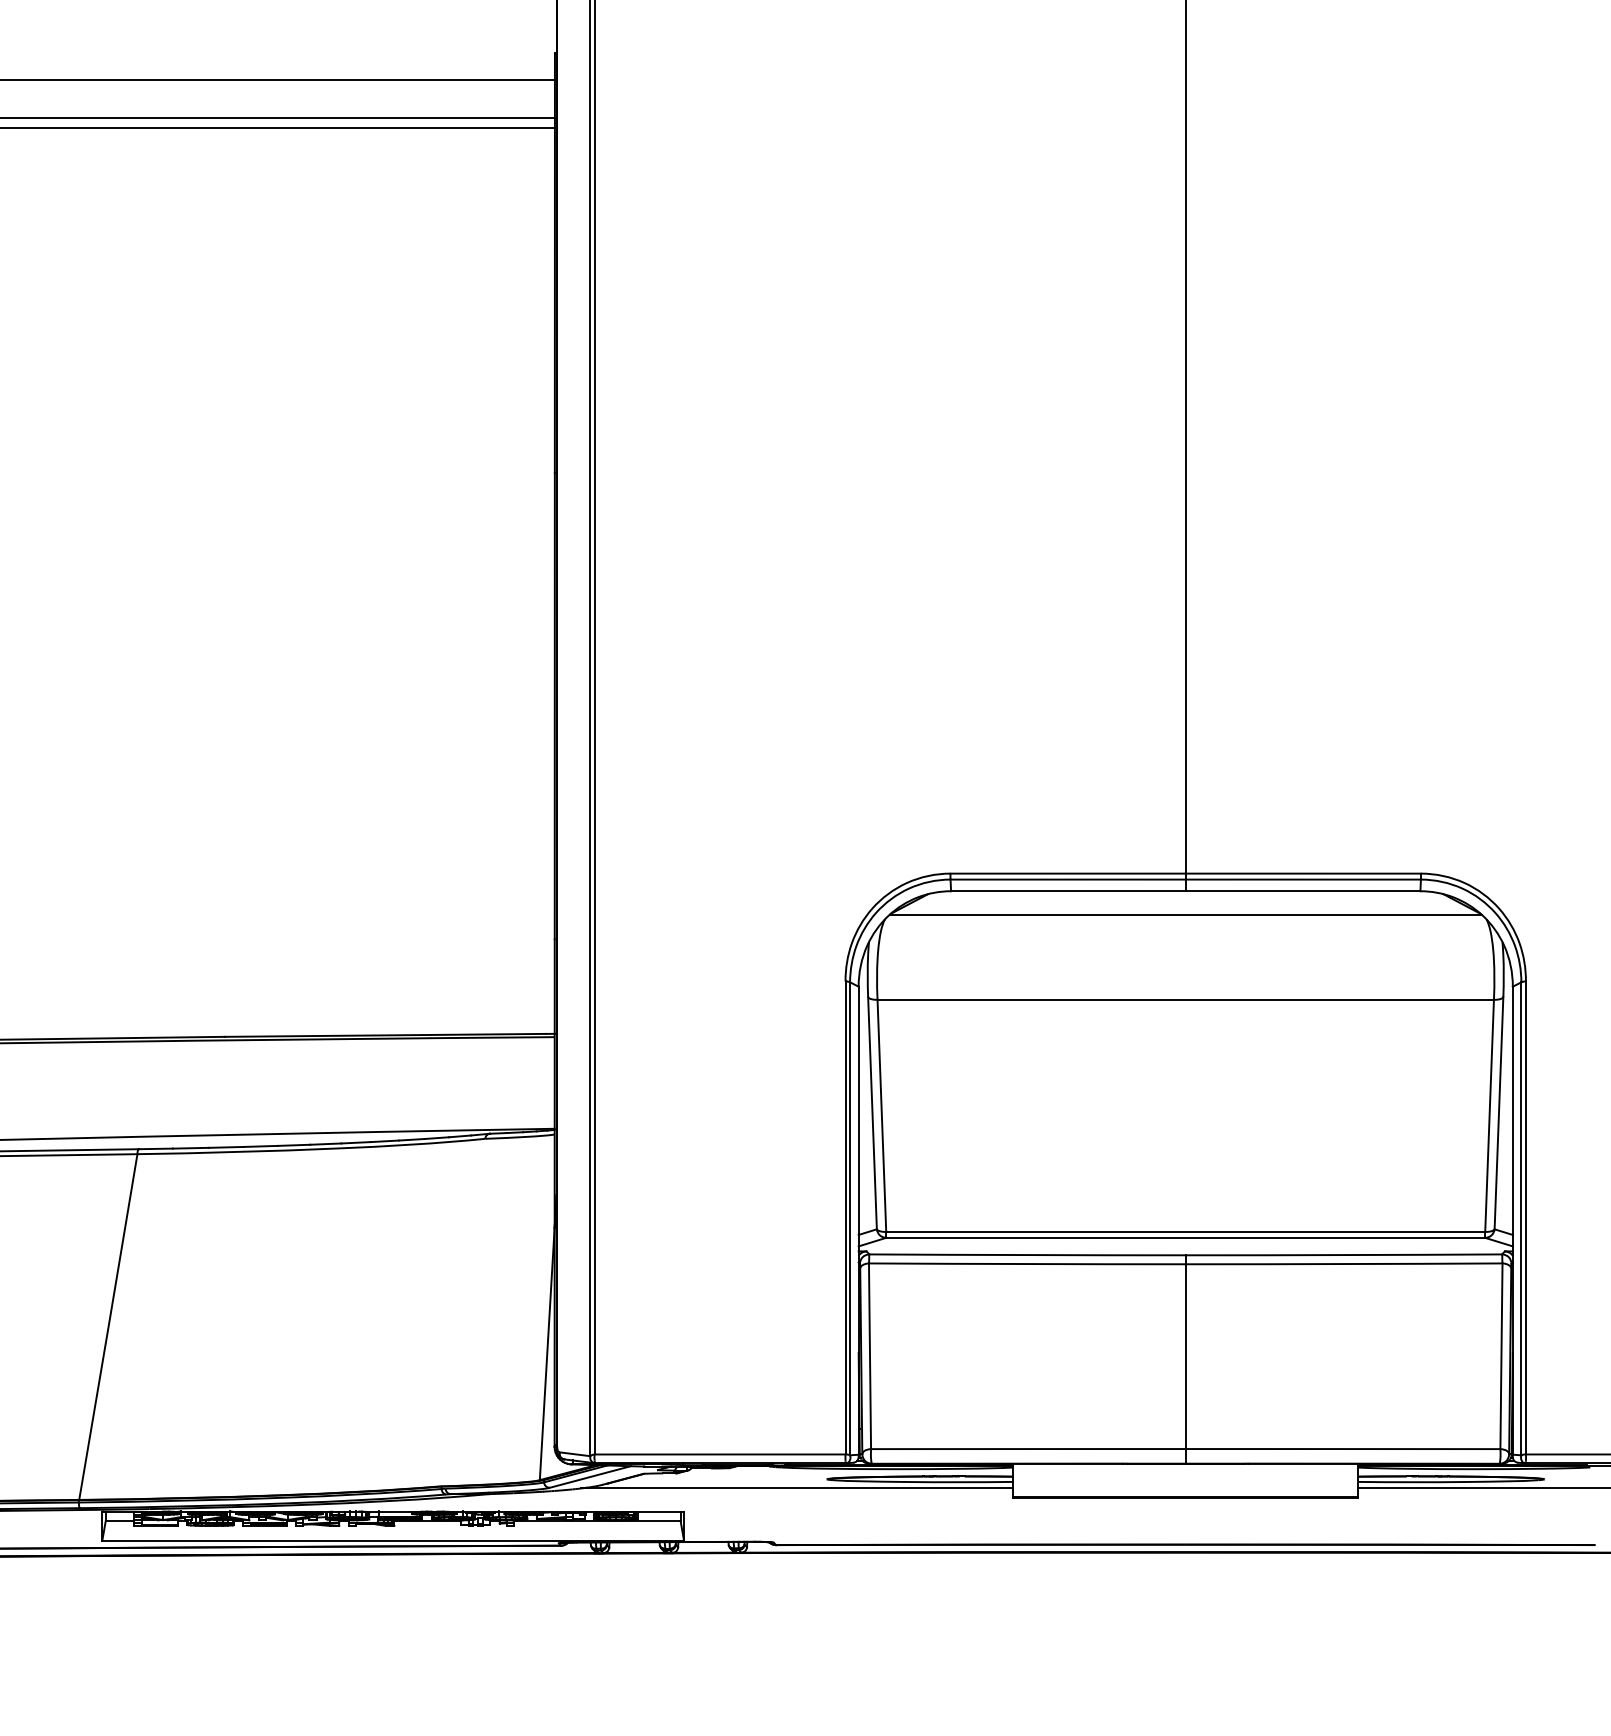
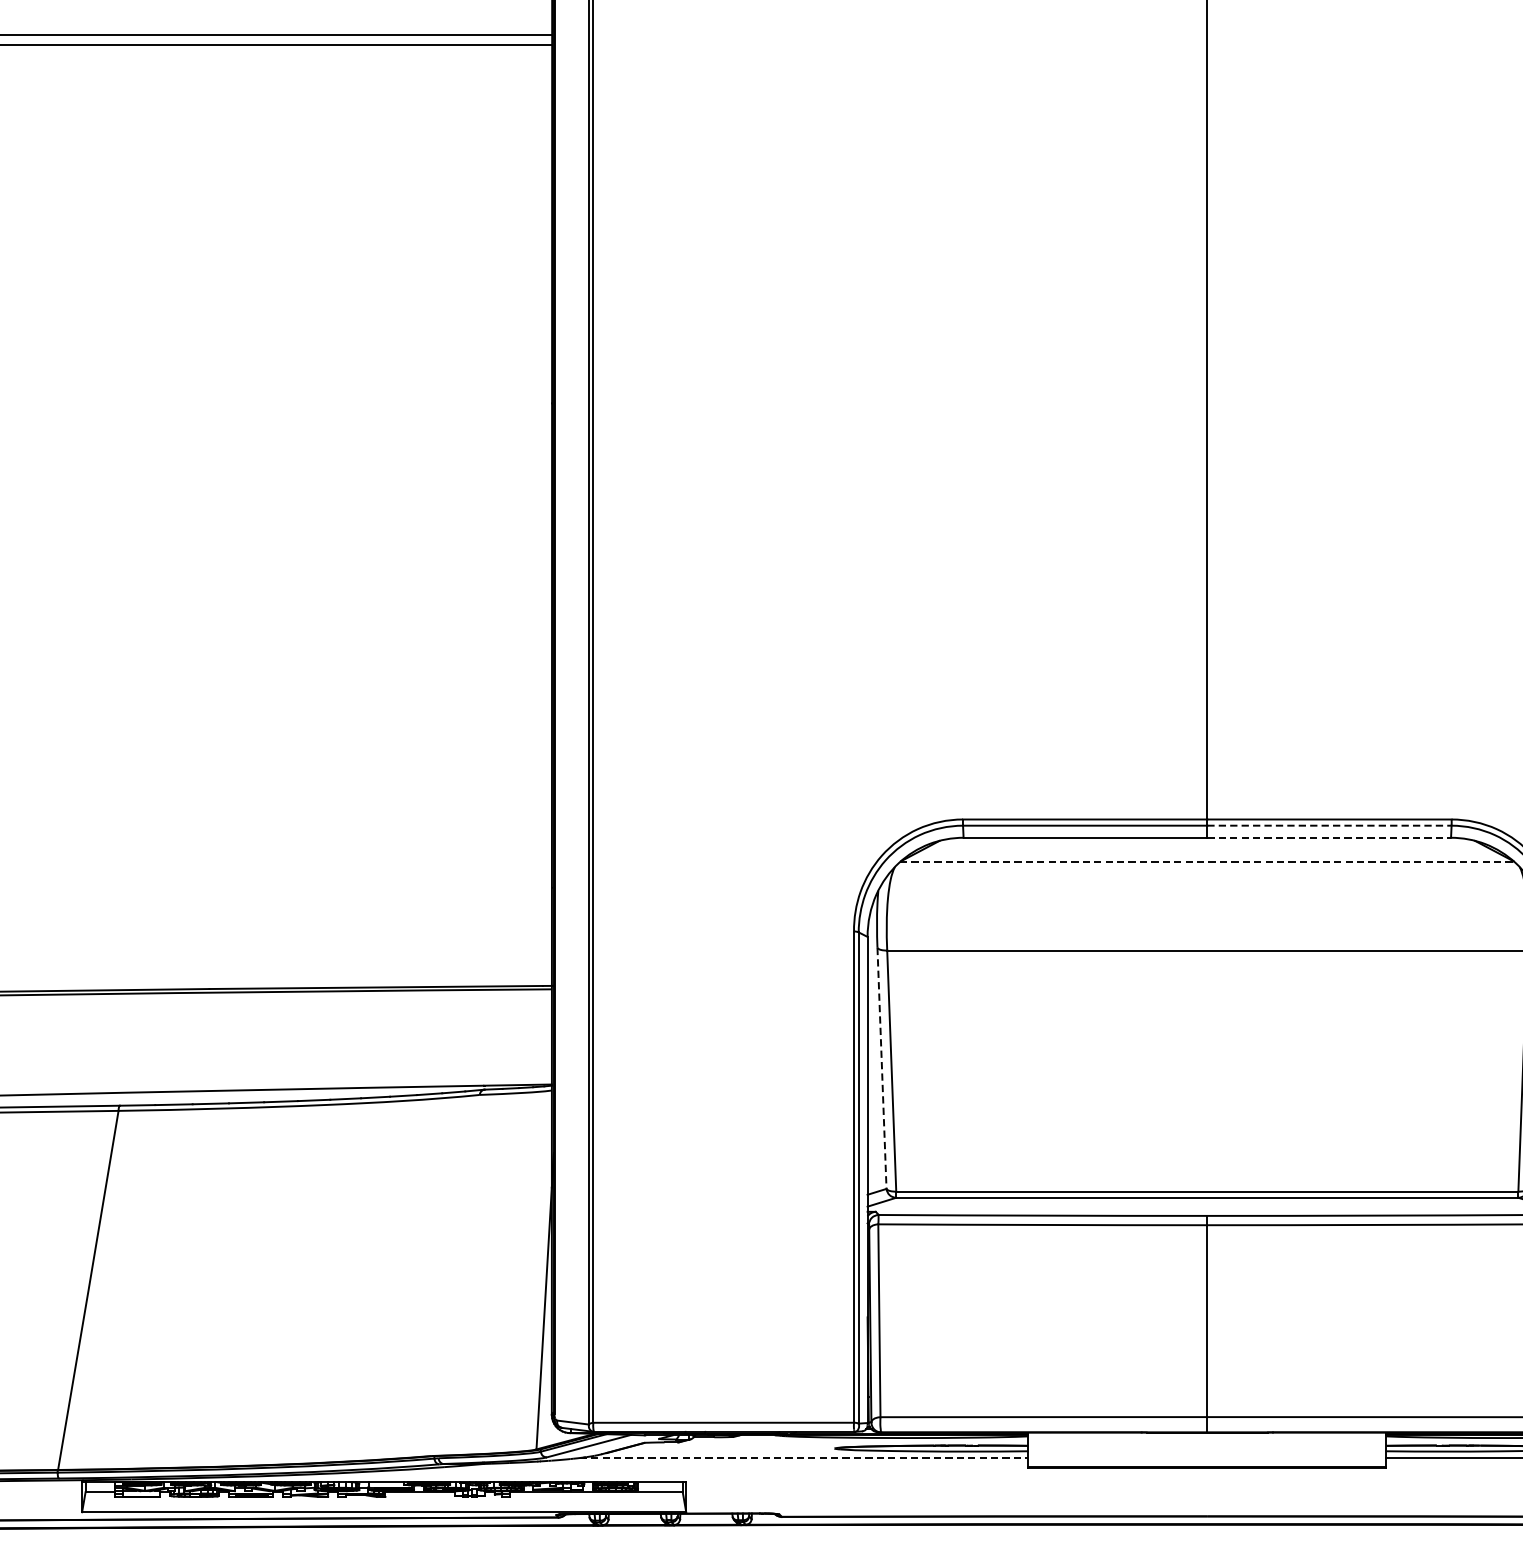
line: (1303, 879) -> (1329, 825), solid -> dashed
line: (1303, 891) -> (1329, 838), solid -> dashed
line: (1185, 914) -> (1207, 861), solid -> dashed
line: (872, 1113) -> (881, 1068), solid -> dashed
line: (797, 1488) -> (804, 1458), solid -> dashed

